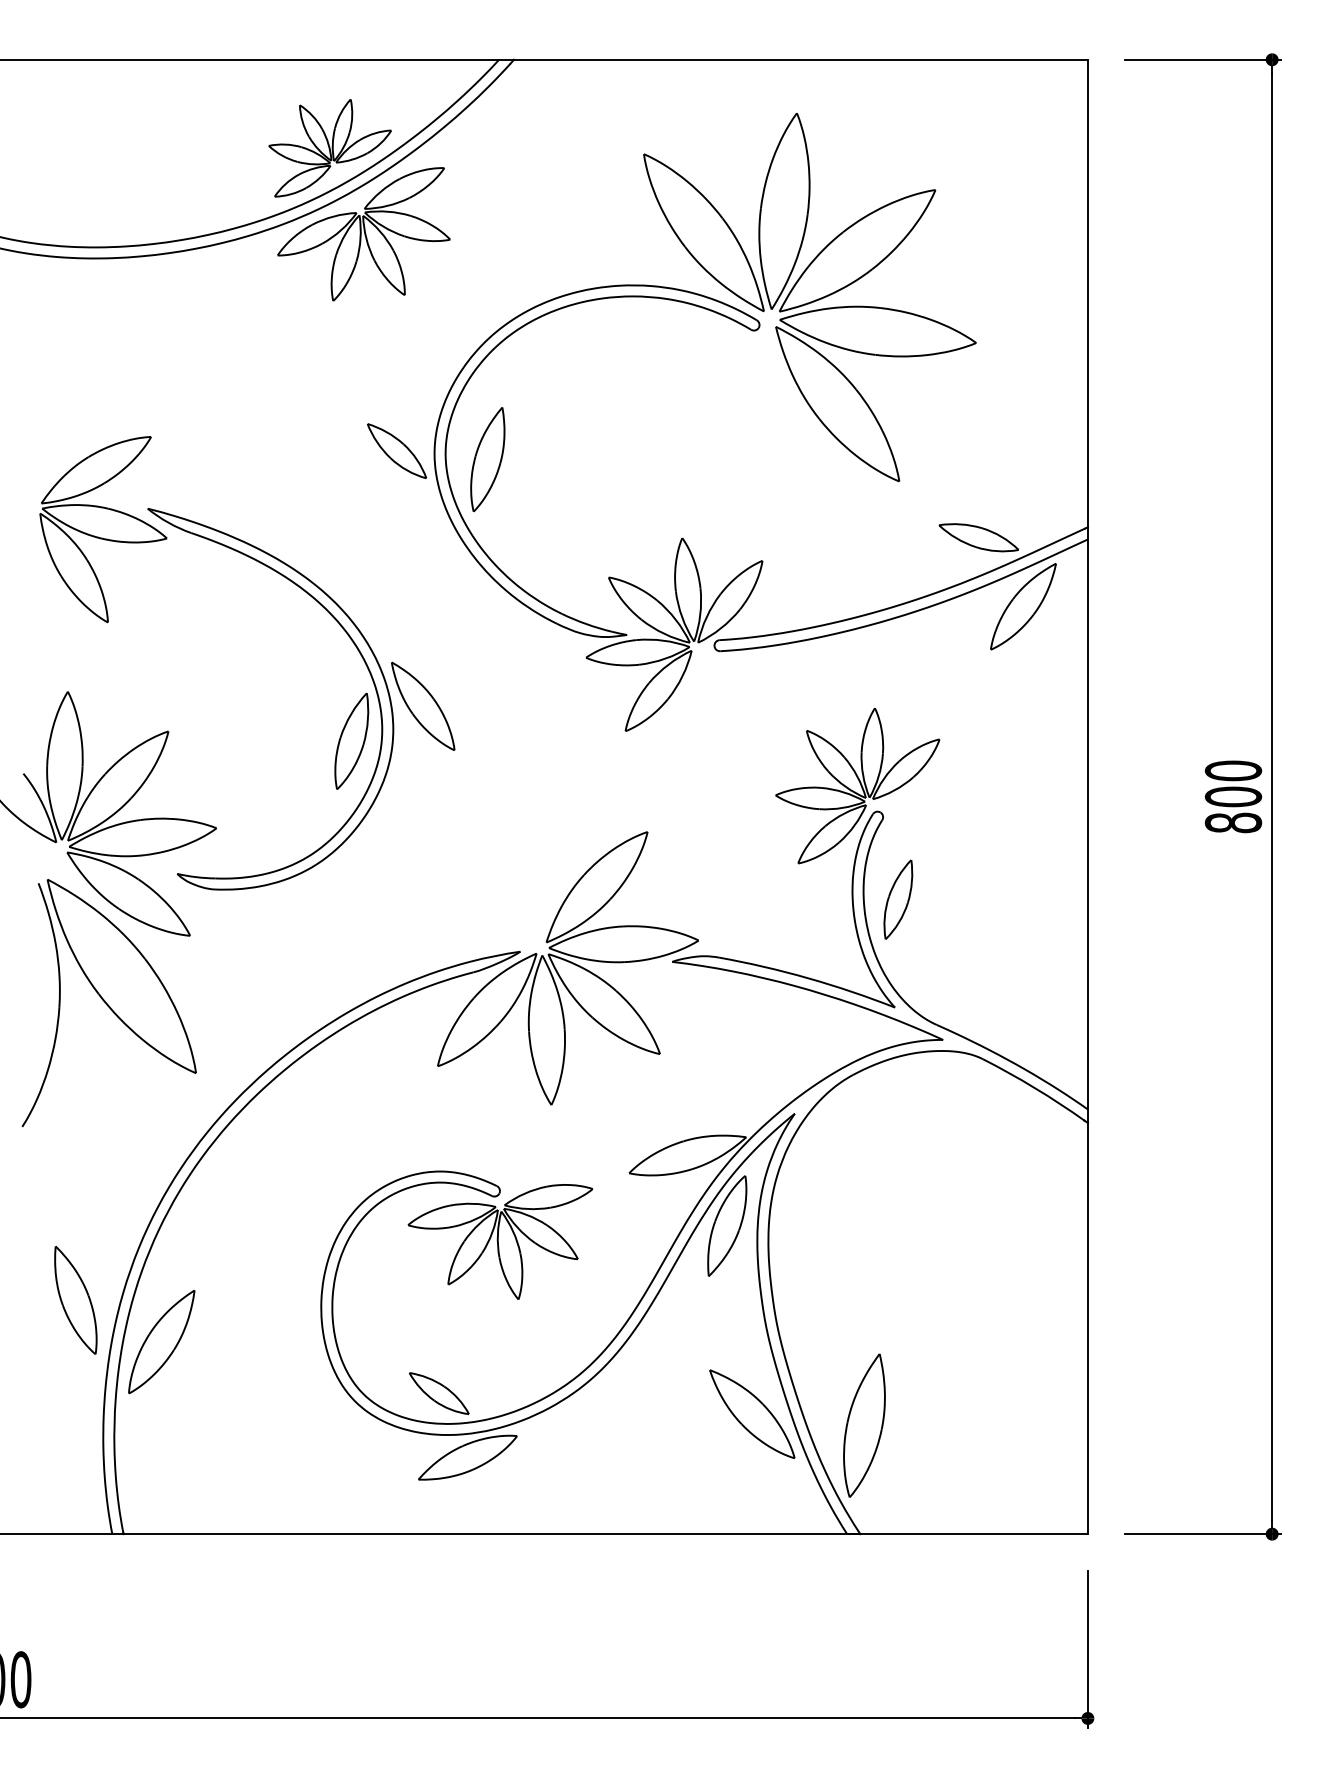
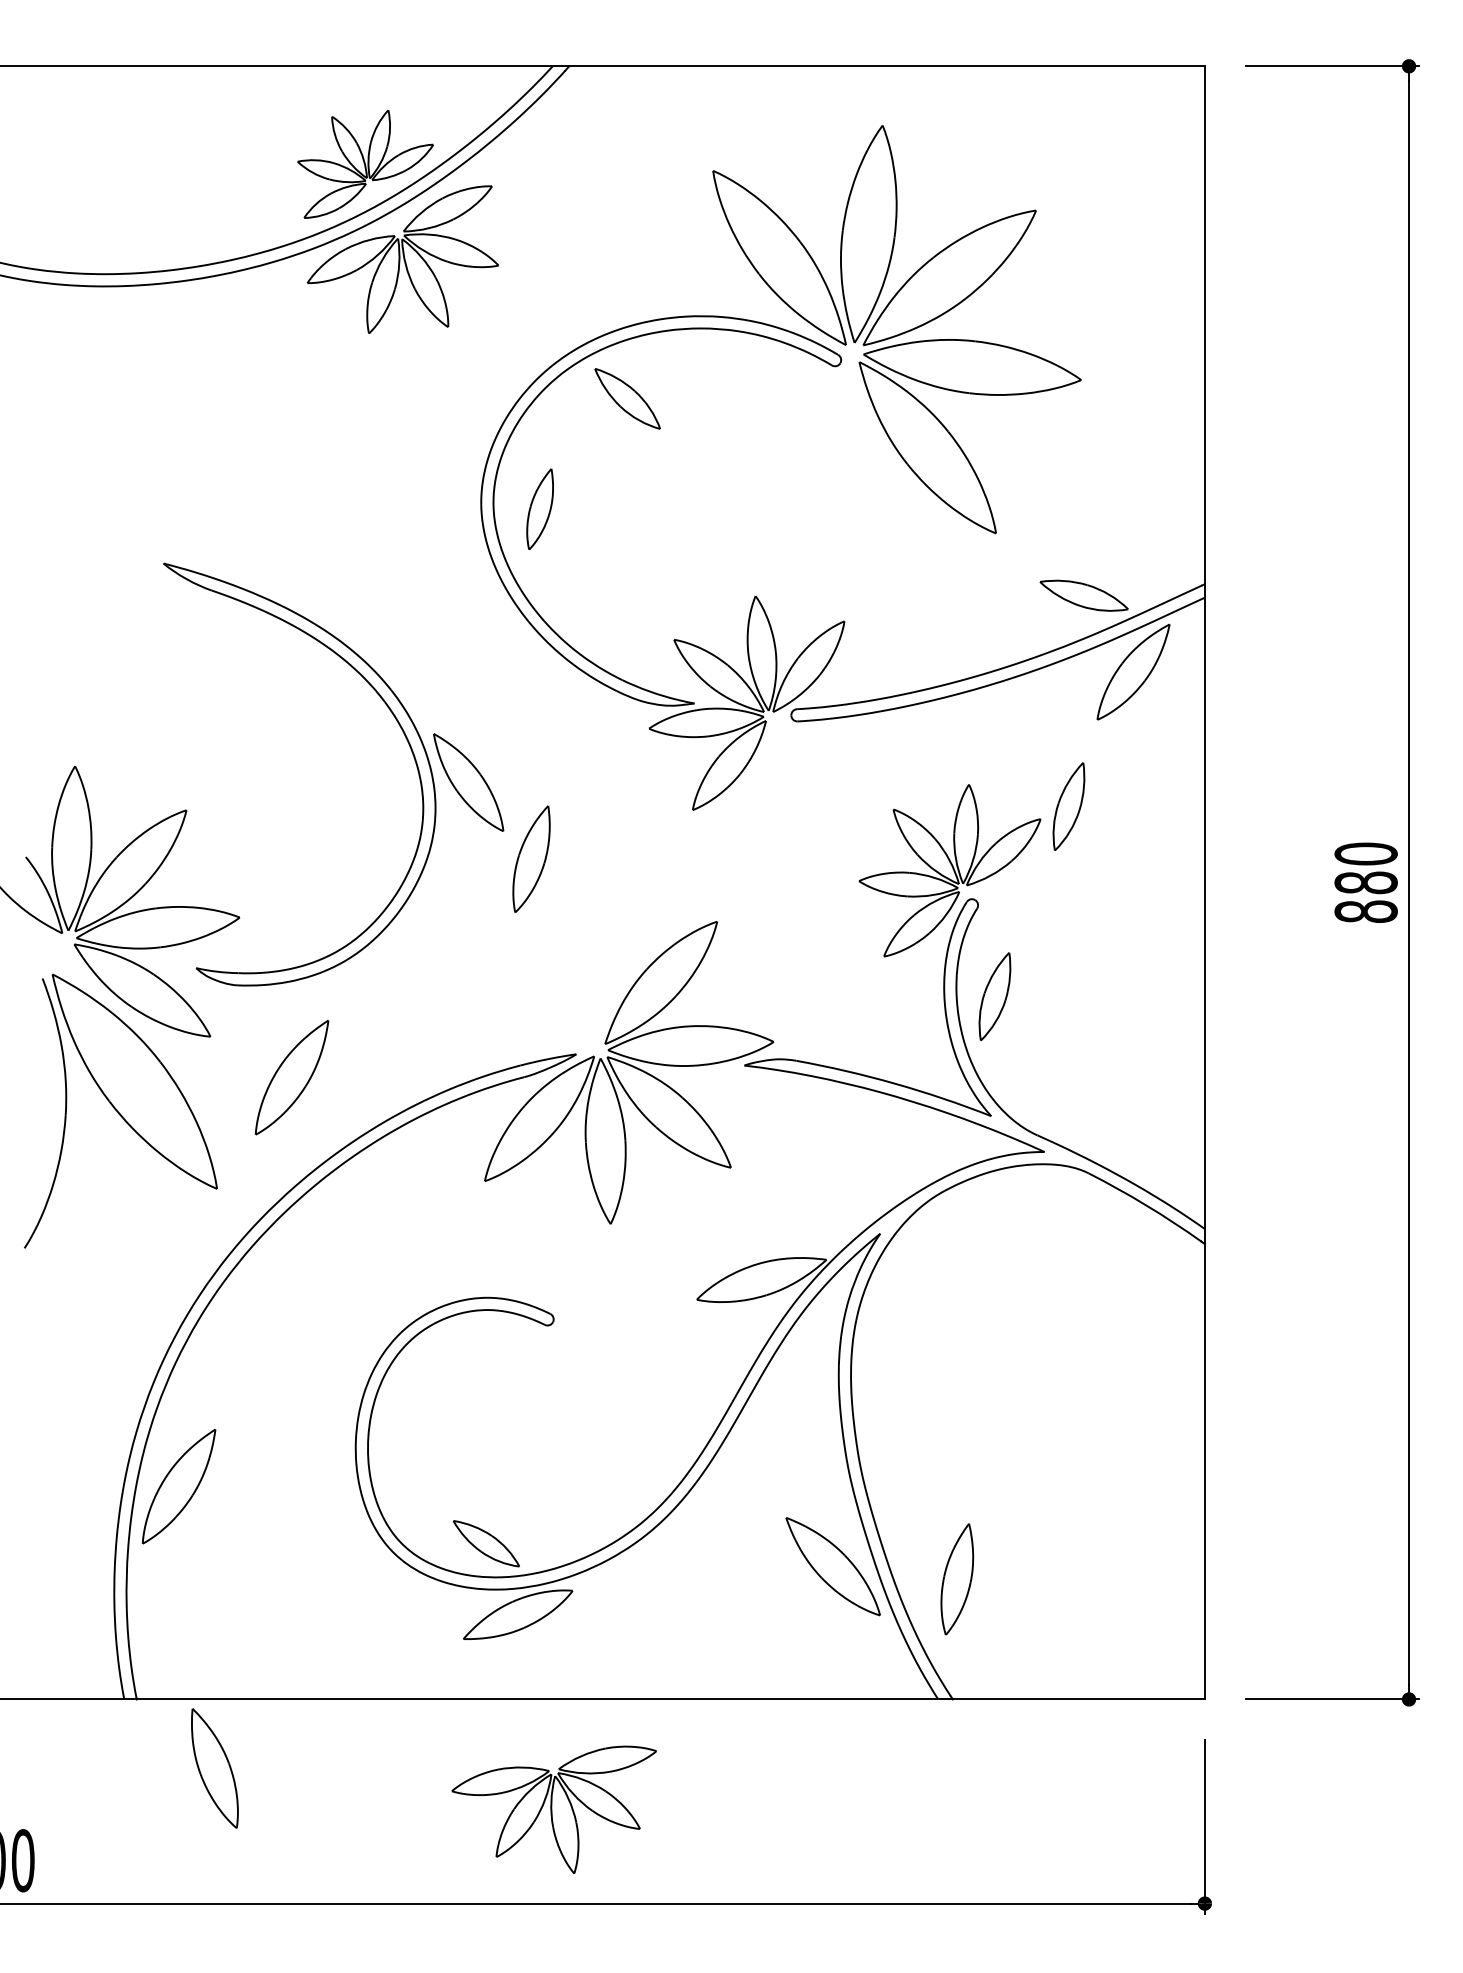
part: (396, 450) -> (627, 398), moved
part: (487, 459) -> (539, 509), size x0.7
part: (103, 529) -> (114, 586), removed
part: (964, 727) -> (1068, 806), added
part: (351, 740) -> (531, 858), moved
text: (1232, 796) -> (1365, 882), 800 -> 880
part: (263, 972) -> (291, 1077), added
part: (727, 1226) -> (805, 1358), removed
part: (499, 1241) -> (553, 1809), moved
part: (75, 1300) -> (214, 1768), moved
part: (863, 1425) -> (956, 1579), size x0.7

